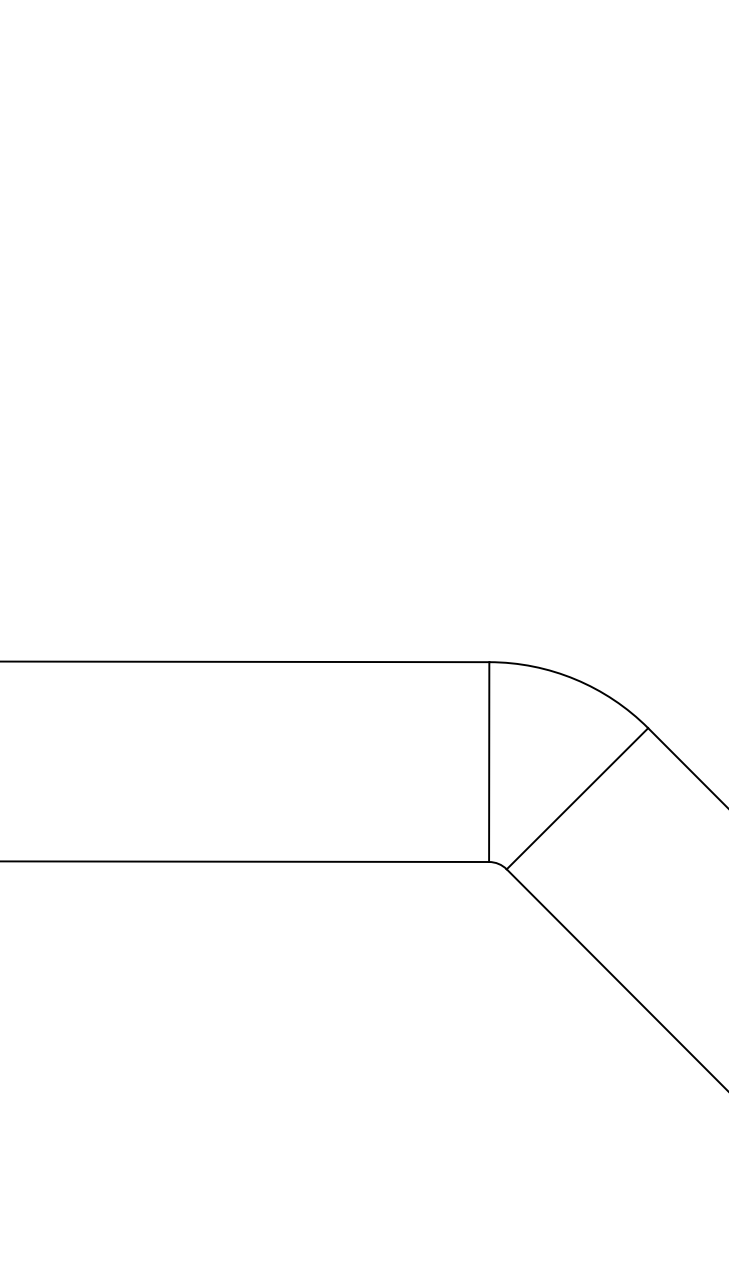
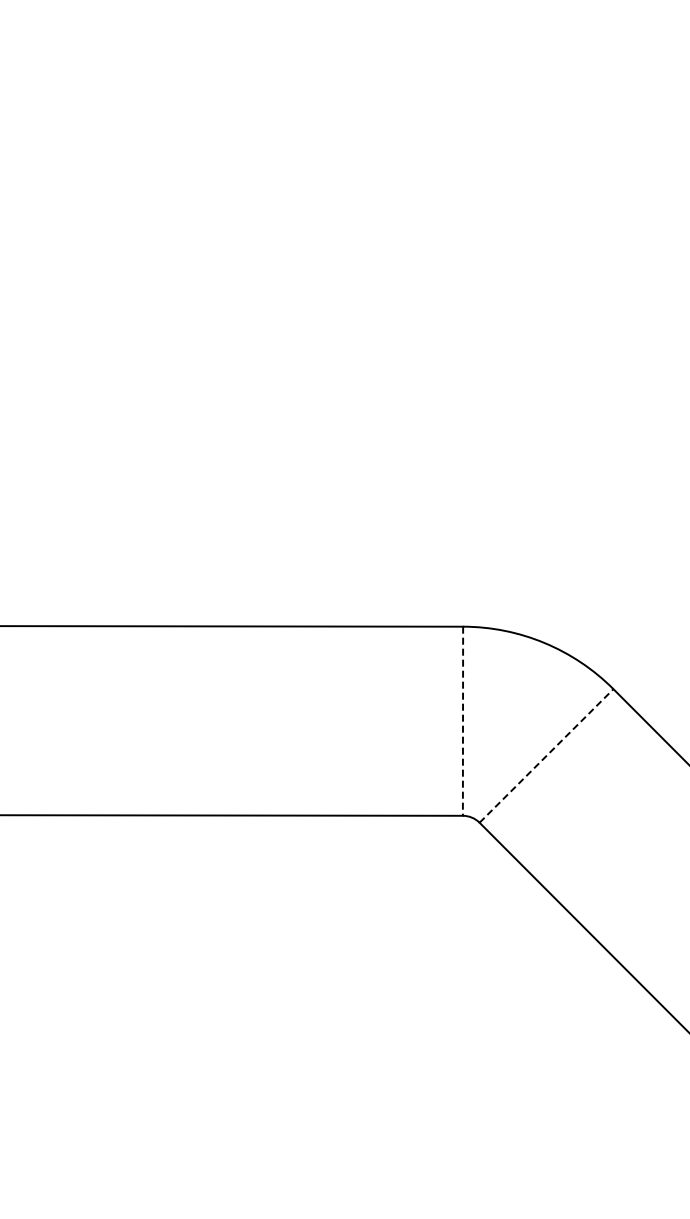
line: (489, 762) -> (463, 721), solid -> dashed
line: (577, 798) -> (546, 755), solid -> dashed

